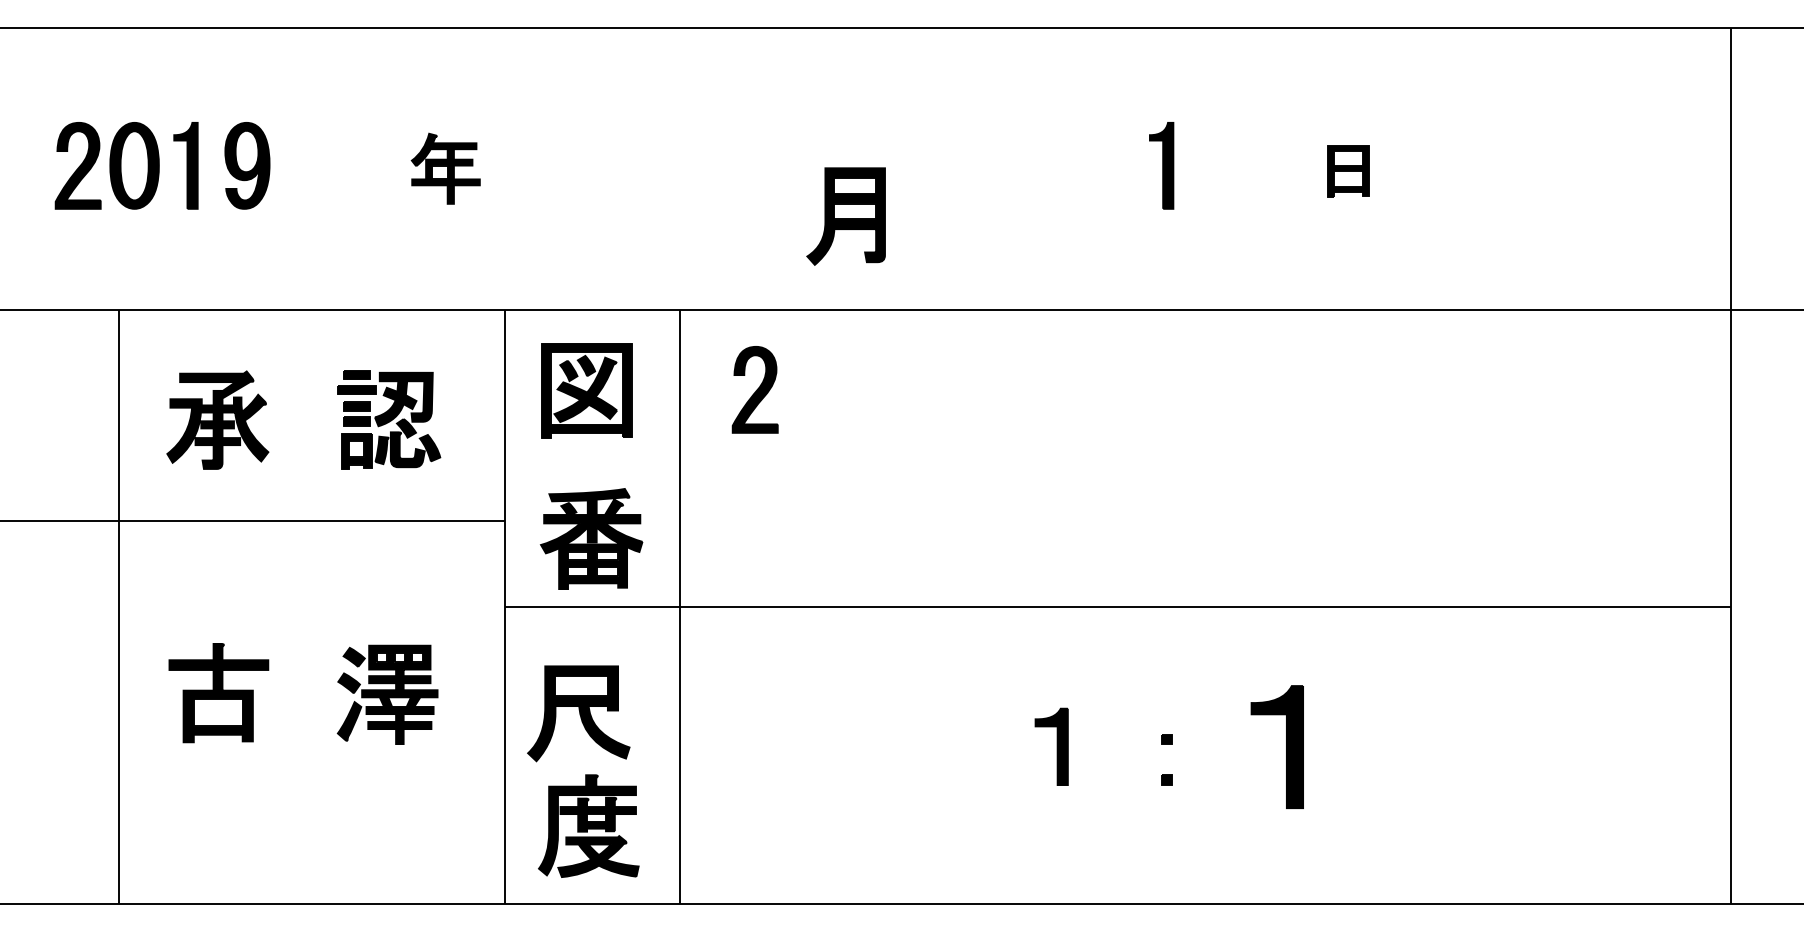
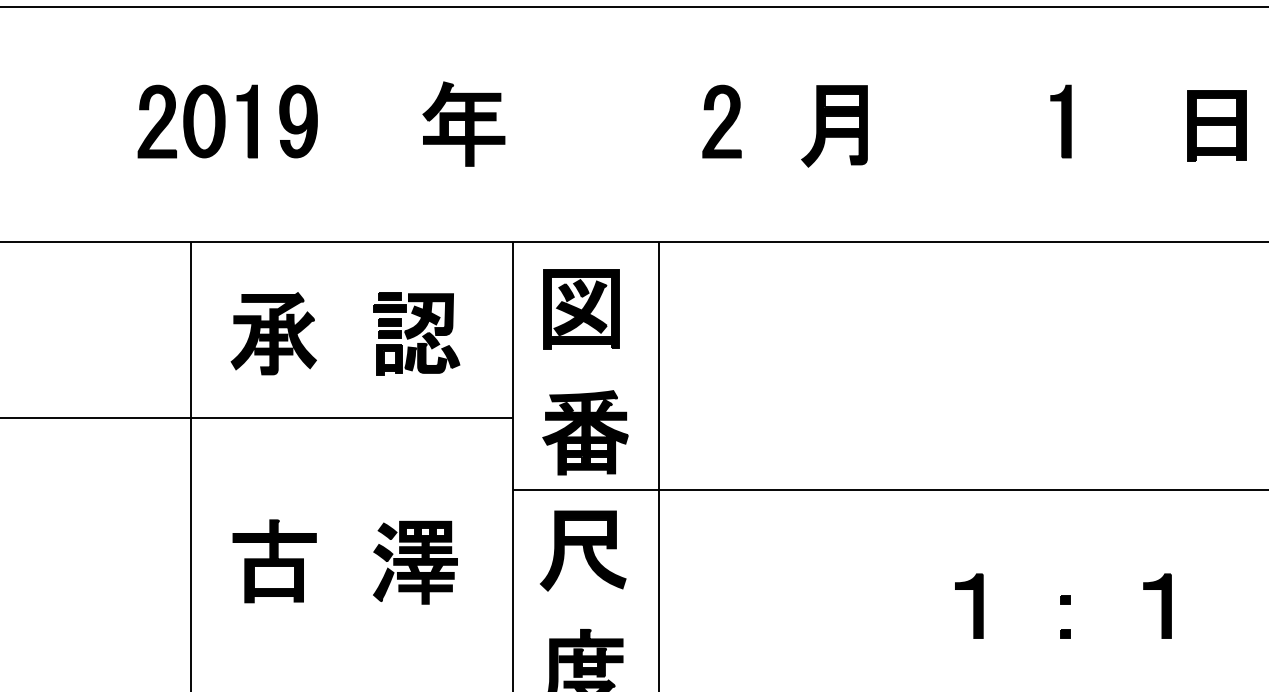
part: (445, 168) -> (463, 123), size x1.43
part: (1348, 171) -> (1216, 126), size x1.67
part: (845, 216) -> (834, 126), moved
part: (754, 389) -> (721, 121), moved
part: (578, 713) -> (582, 550), moved
part: (1277, 746) -> (1157, 605), size x0.62

